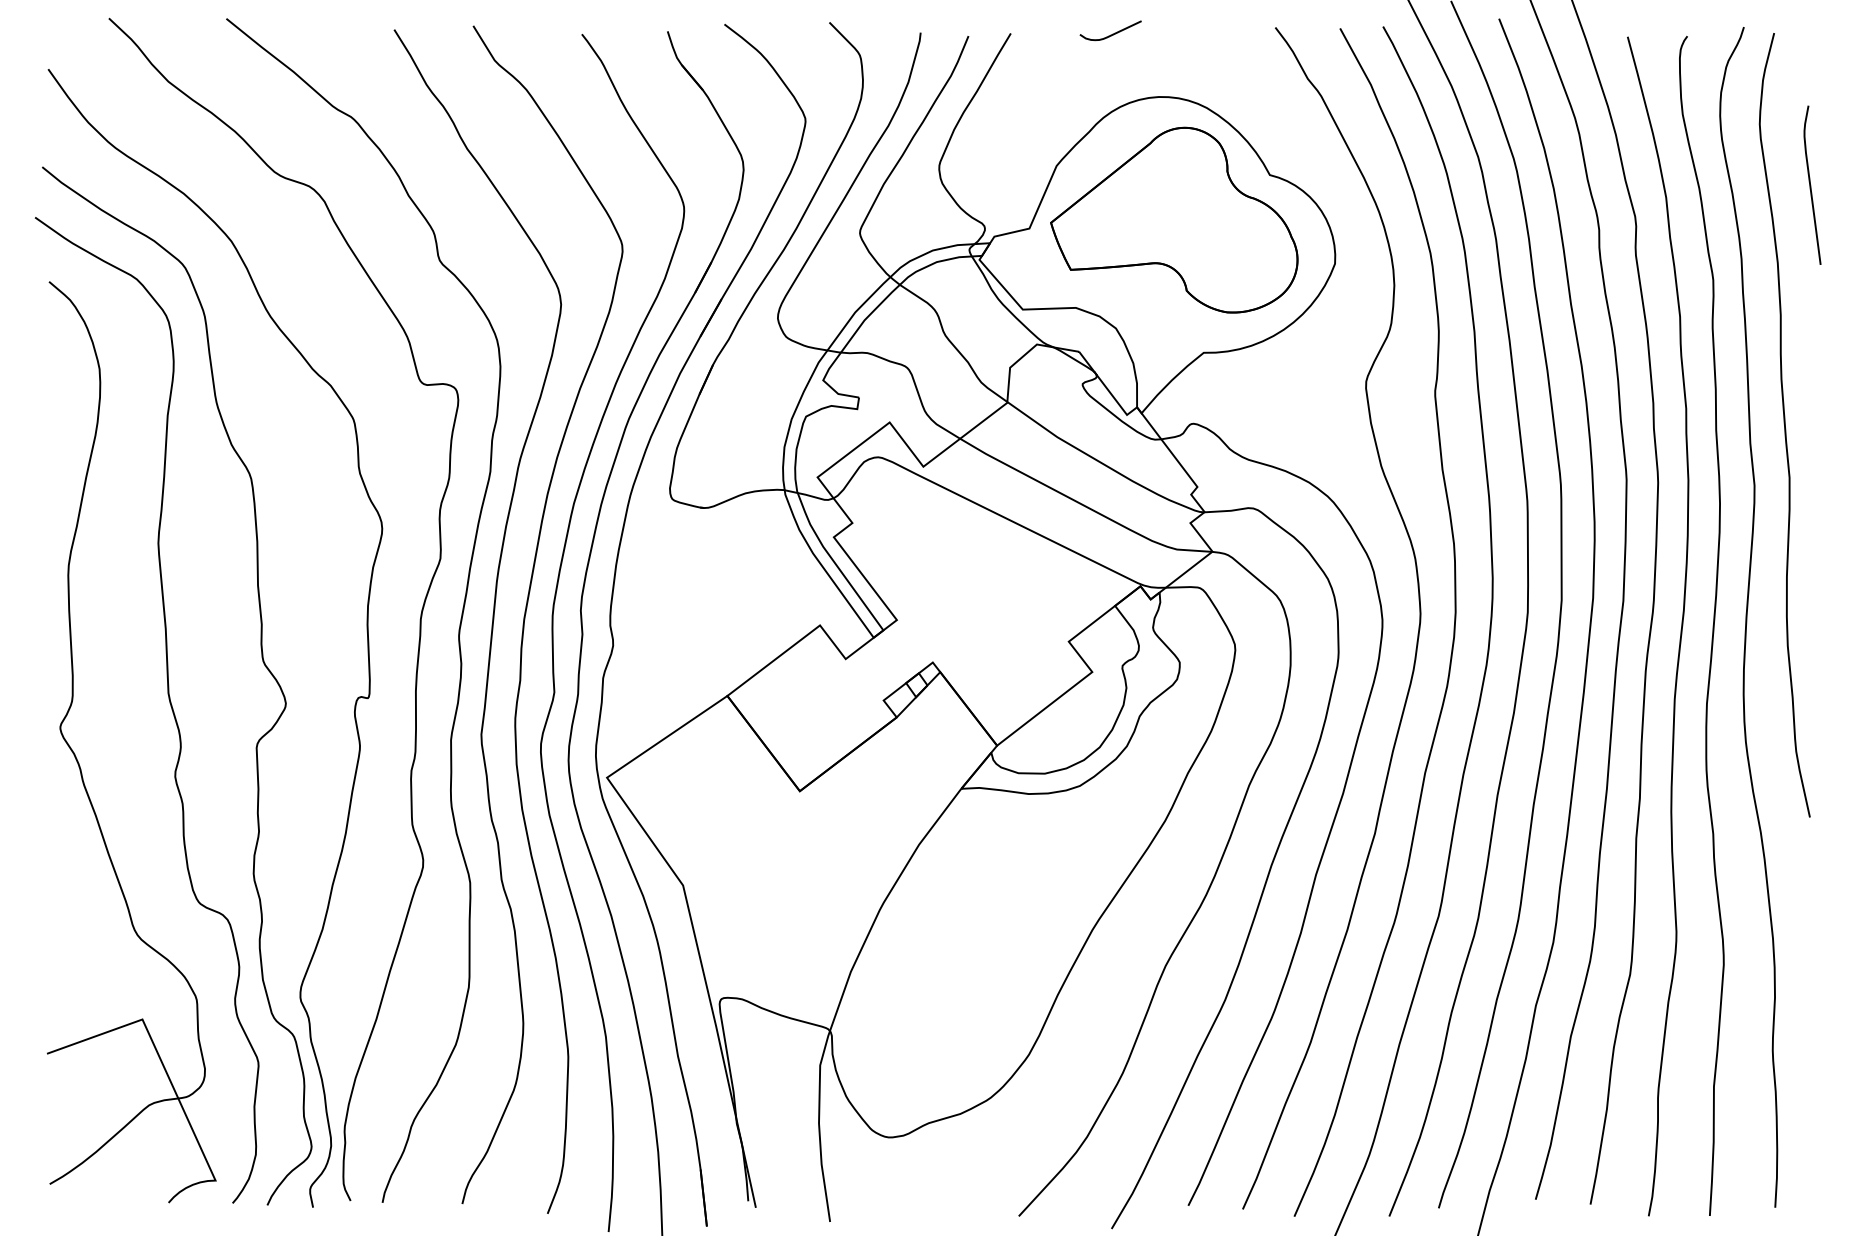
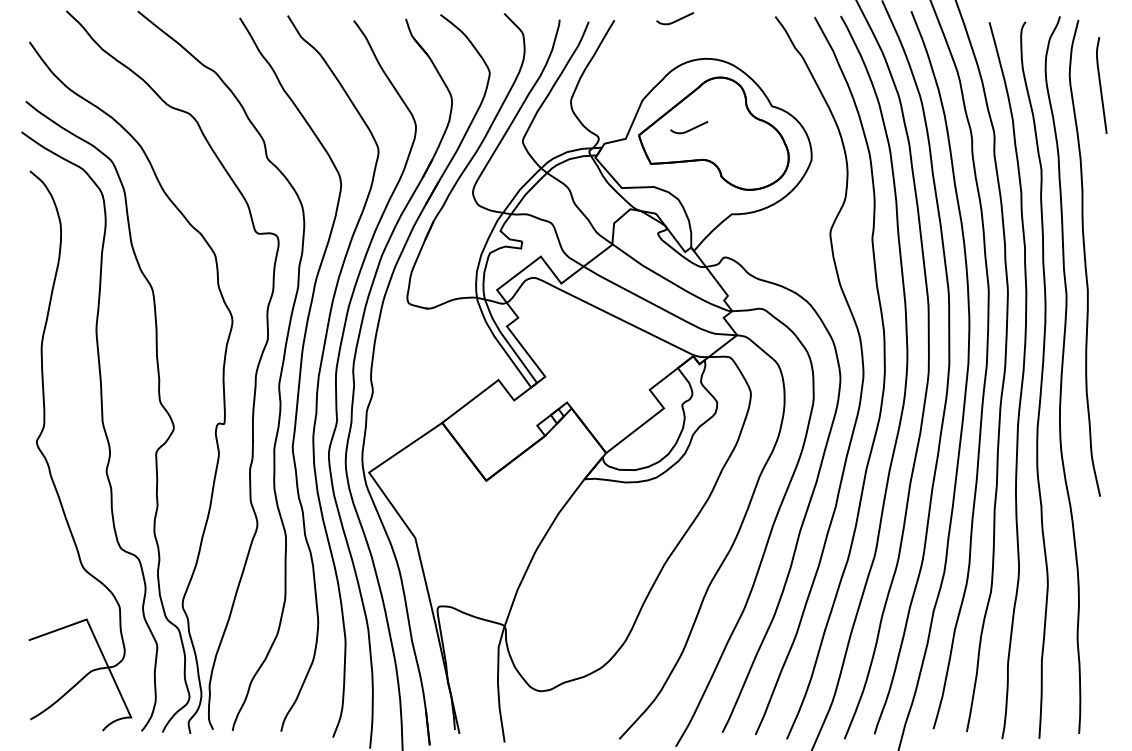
curve: (1812, 185) -> (1101, 85), moved
curve: (1134, 213) -> (689, 129), added

